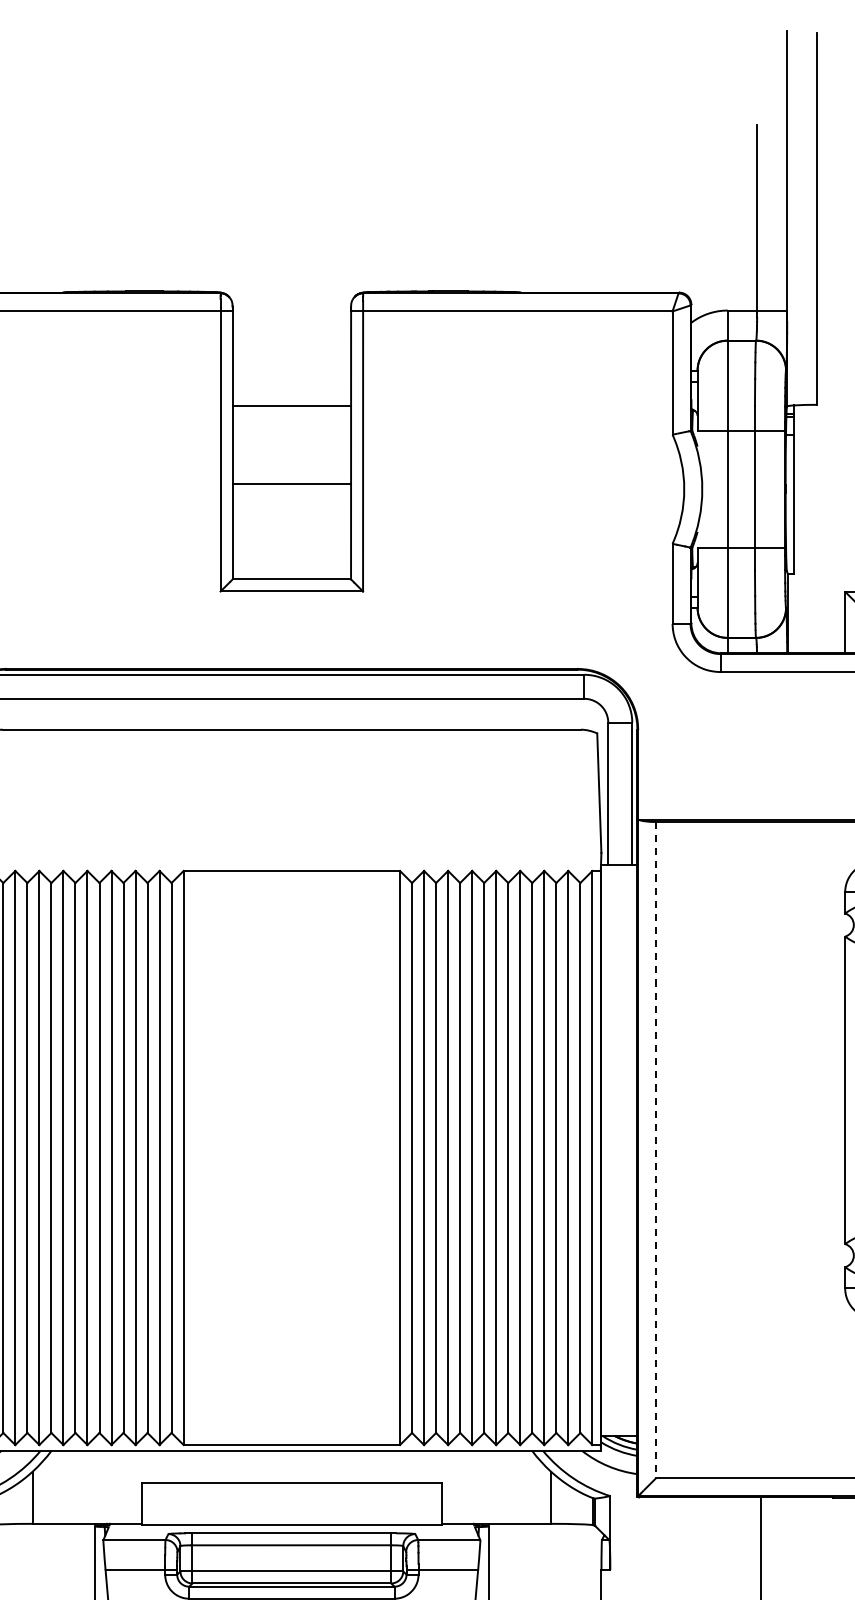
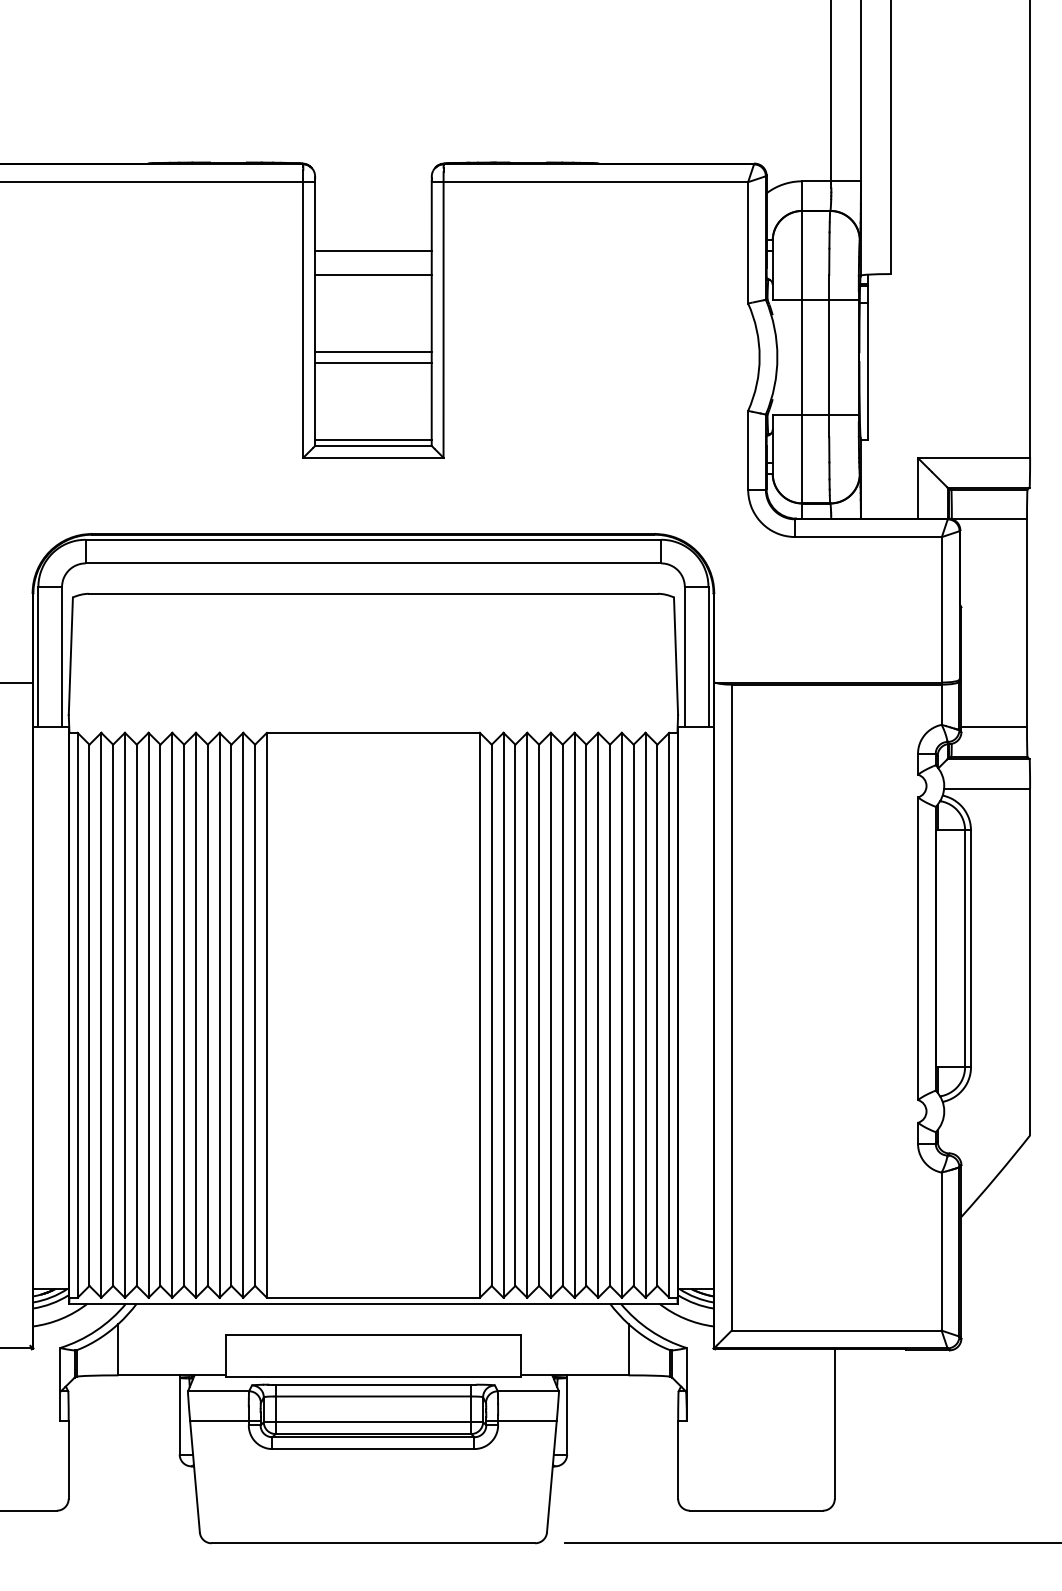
line: (291, 381) -> (373, 251), added
line: (291, 494) -> (373, 362), added
line: (291, 572) -> (373, 439), added
line: (655, 1150) -> (731, 1007), dashed -> solid

